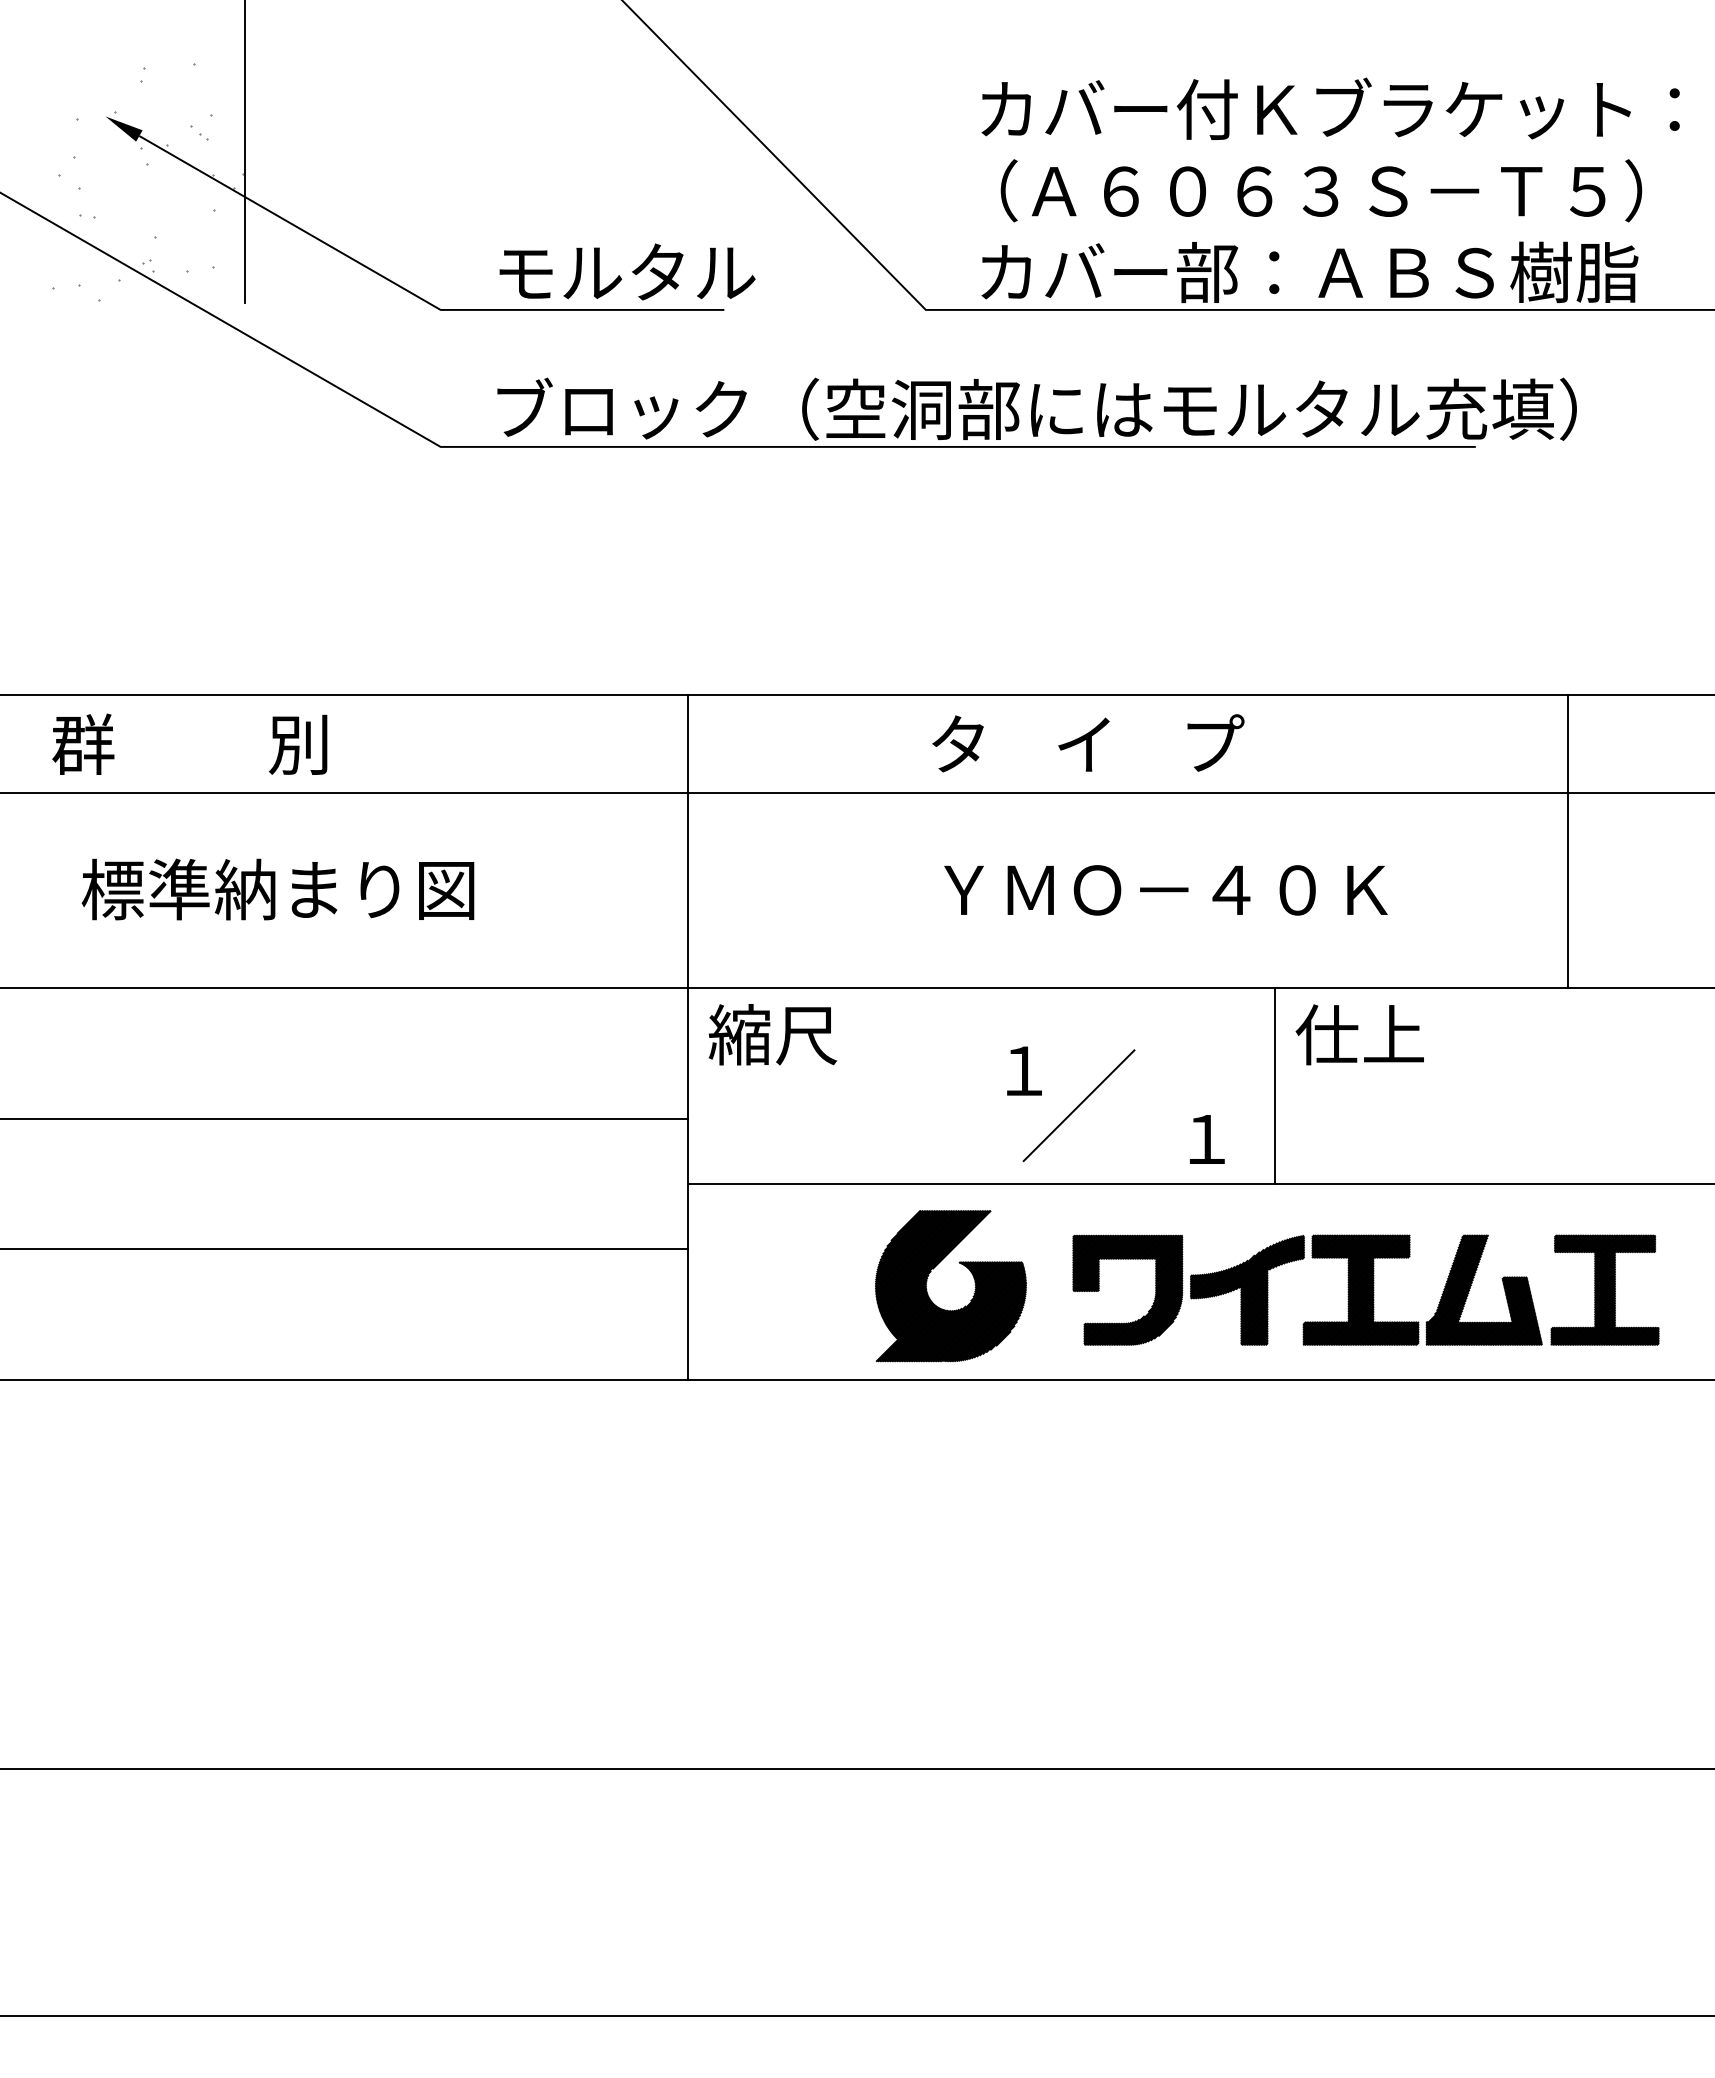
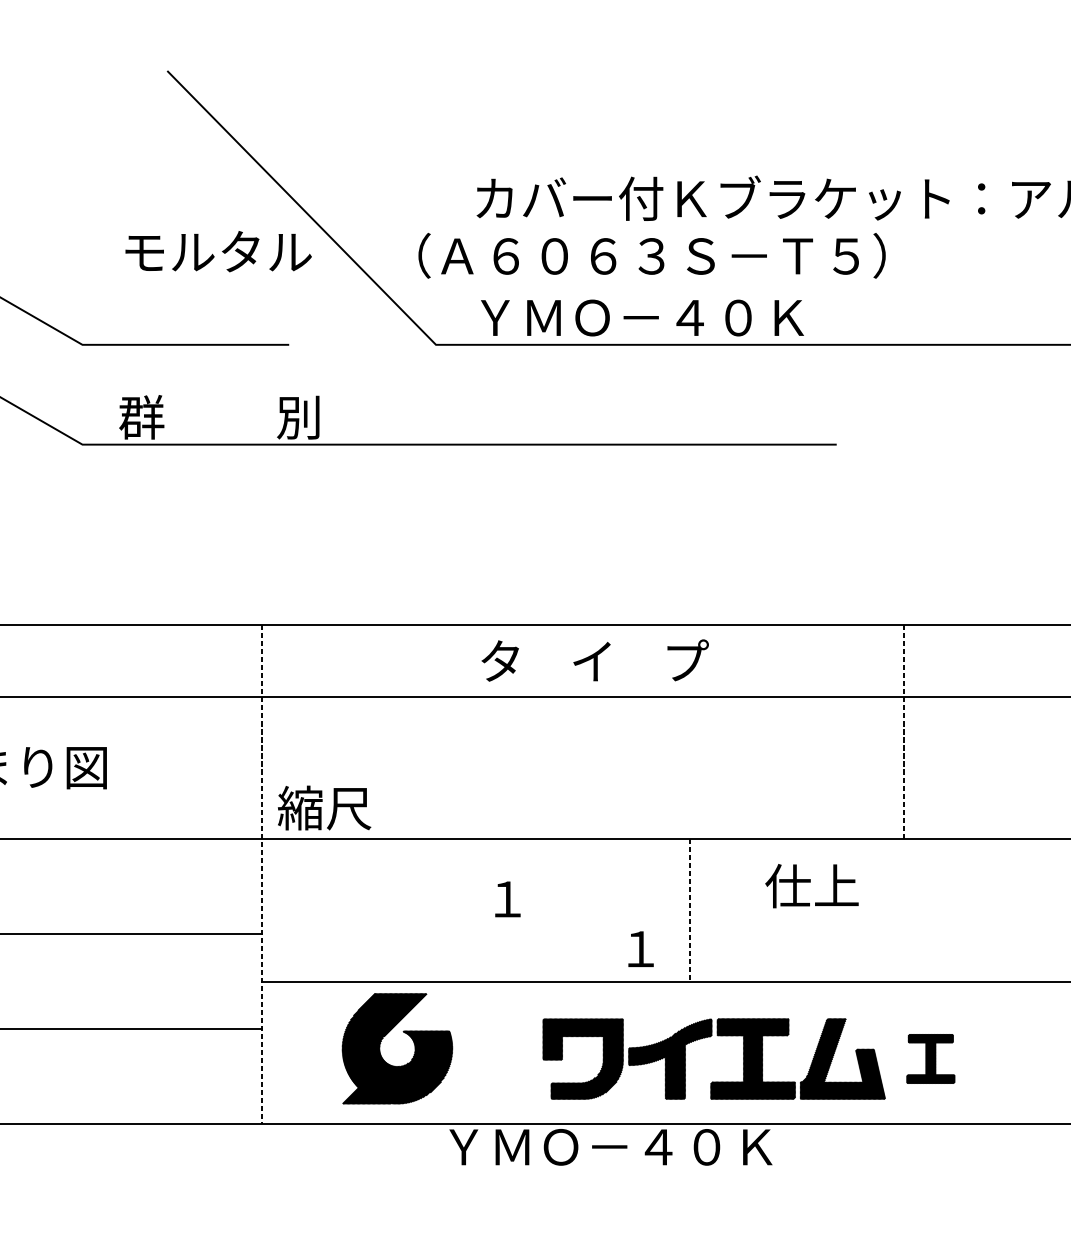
text: (1321, 190) -> (652, 255), moved
text: (627, 271) -> (218, 251), moved
text: (1309, 272) -> (715, 317), カバー部：ＡＢＳ樹脂 -> ＹＭＯ－４０Ｋ
text: (1033, 408) -> (514, 416), ブロック（空洞部にはモルタル充填） -> 群          別
text: (1088, 743) -> (595, 660), moved
line: (1568, 841) -> (904, 732), solid -> dashed
text: (1165, 890) -> (610, 1147), moved
text: (772, 1034) -> (324, 807), moved
text: (1359, 1034) -> (811, 885), moved
line: (687, 1037) -> (262, 874), solid -> dashed
line: (1274, 1086) -> (690, 910), solid -> dashed
line: (1078, 1105) -> (547, 924), removed
part: (1604, 1289) -> (930, 1058), size x0.6
part: (928, 1293) -> (381, 1054), moved

